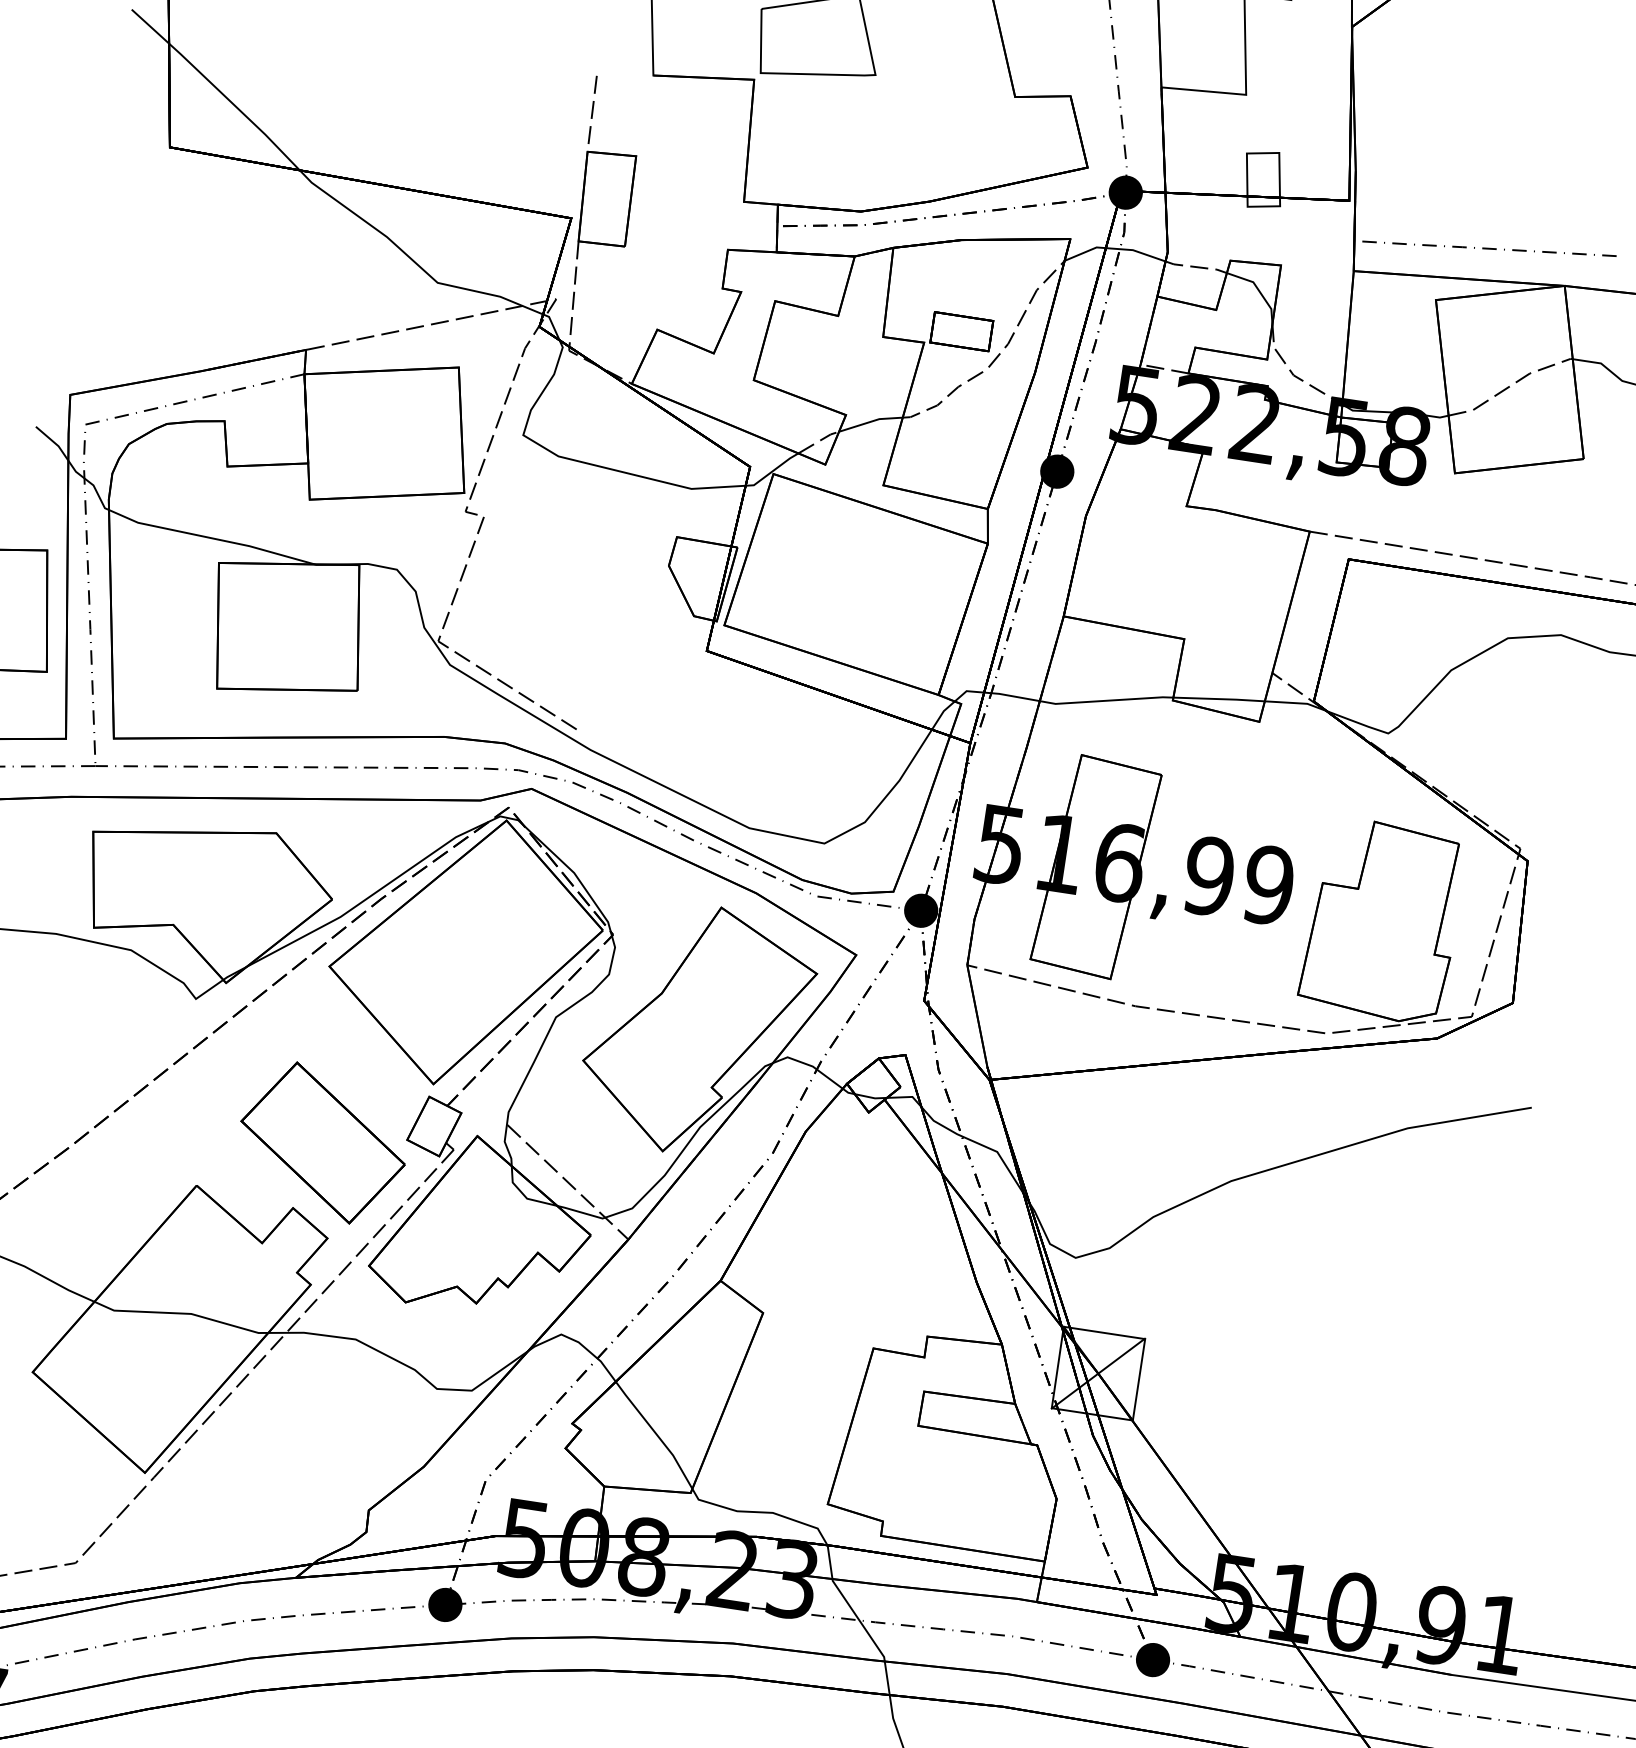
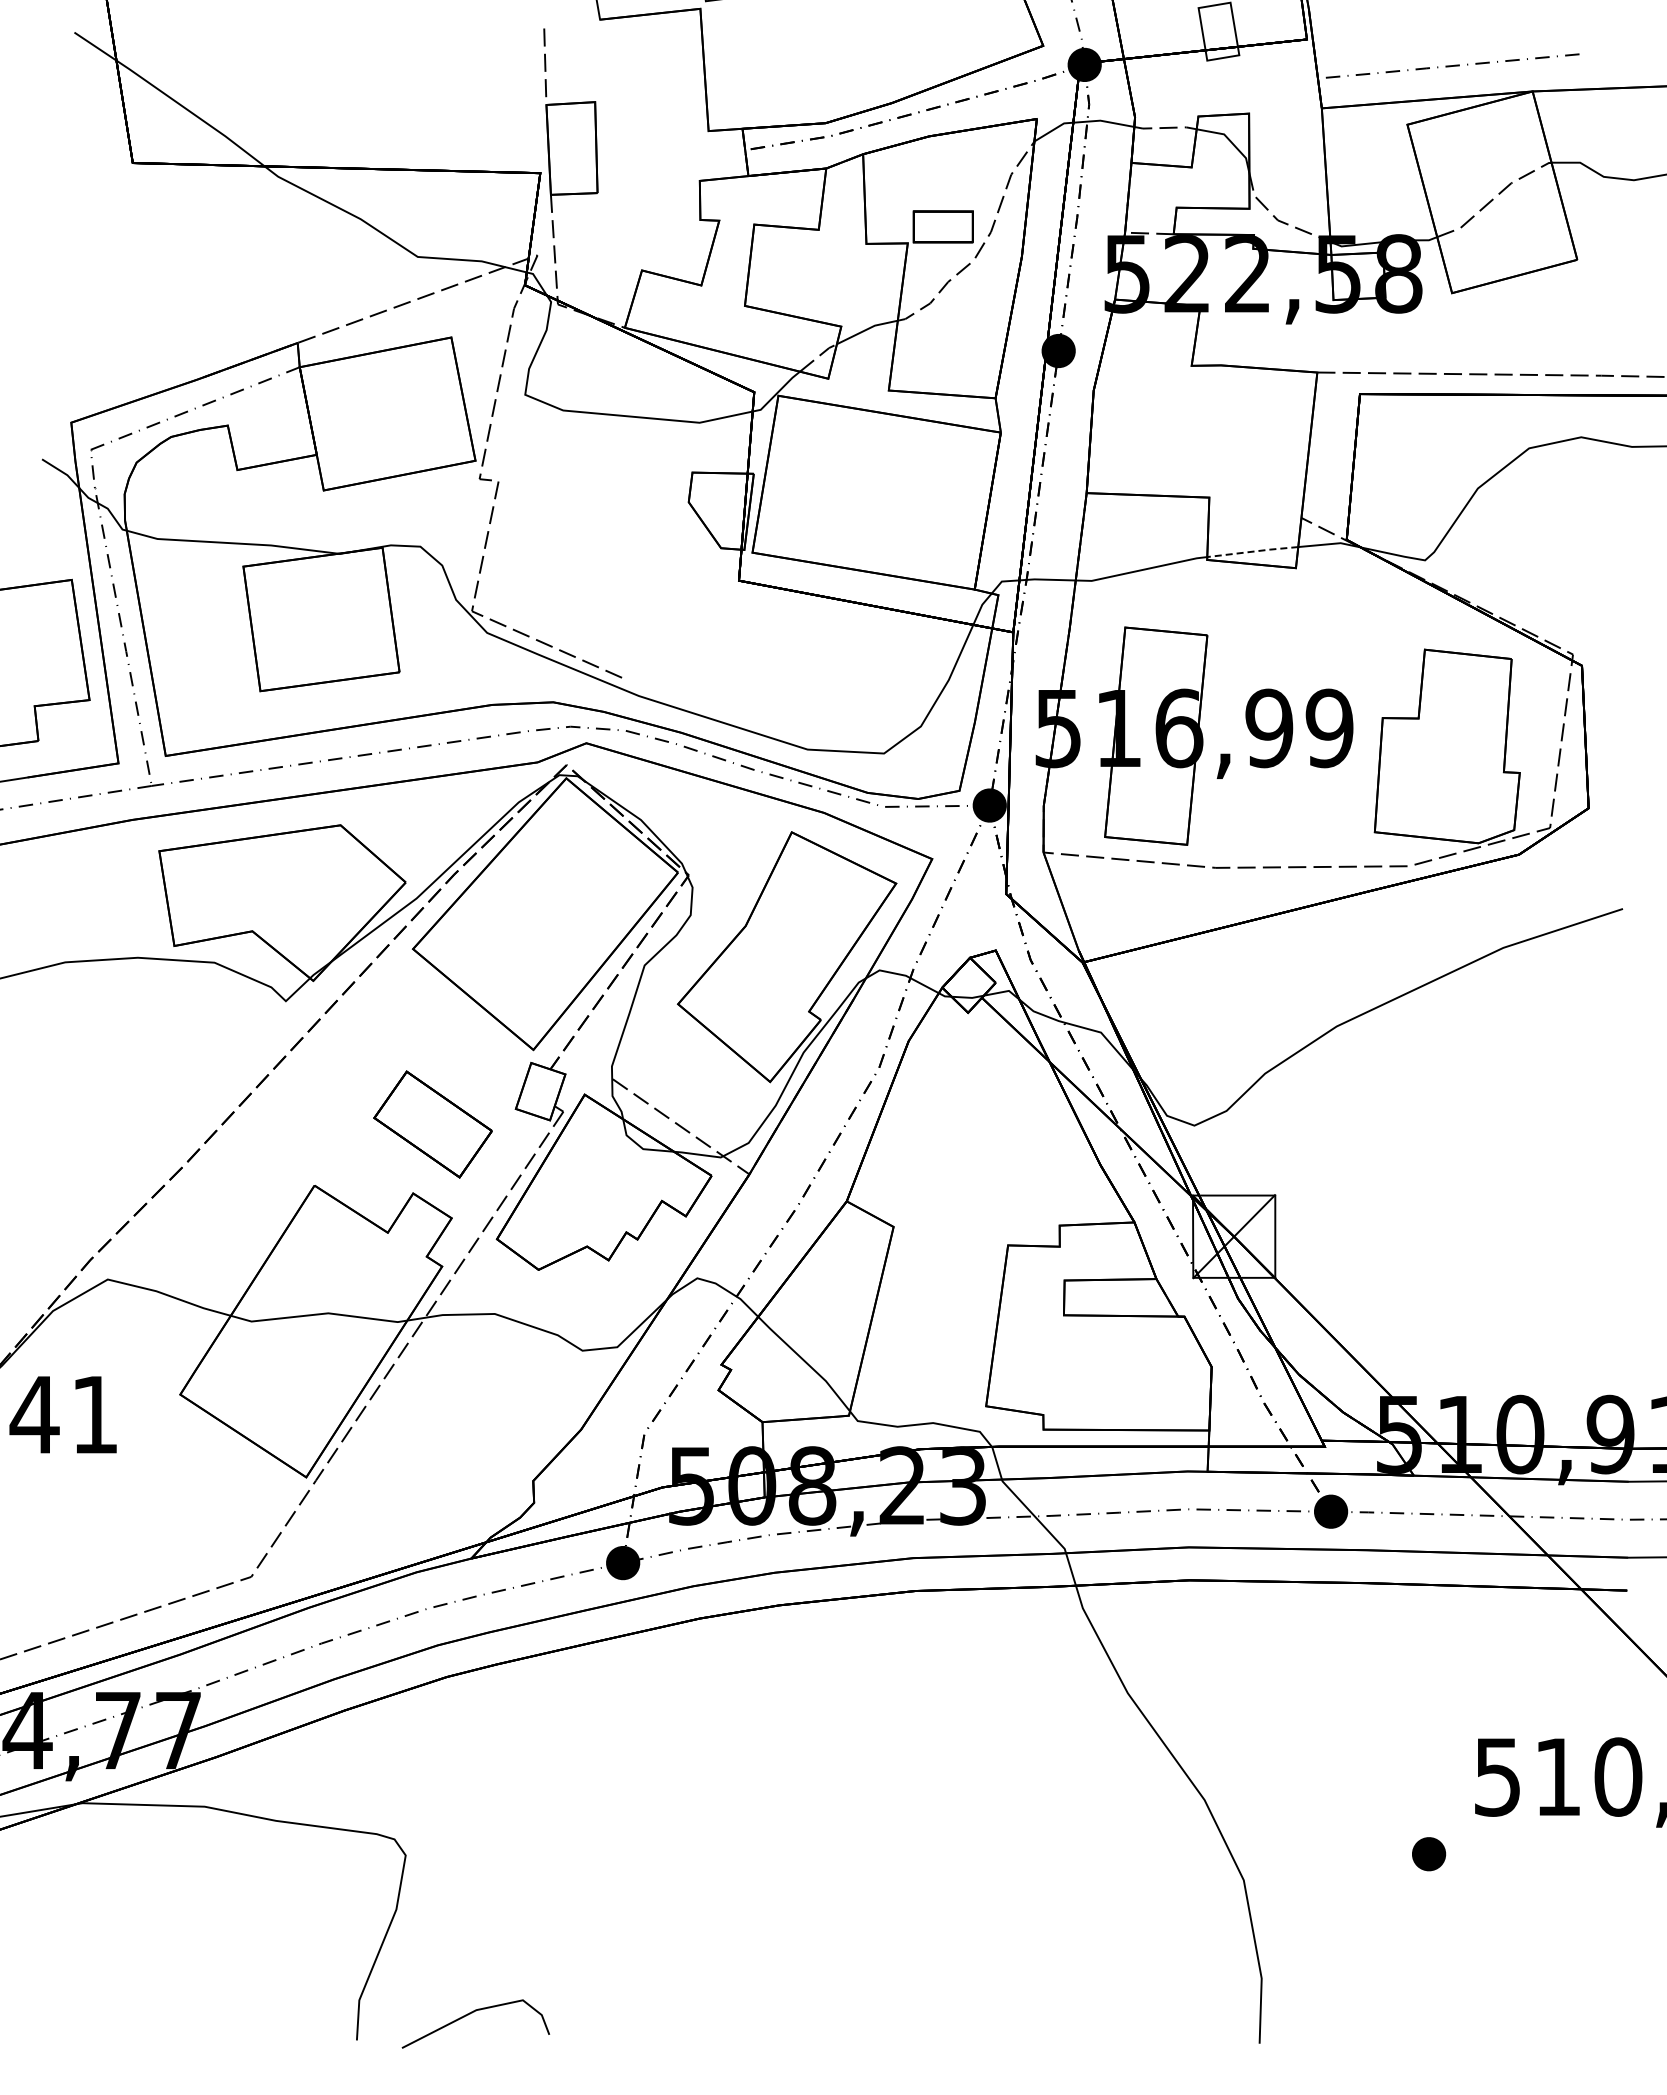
line: (1219, 699) -> (1253, 551), solid -> dashed
part: (322, 1142) -> (432, 1124), size x0.7

